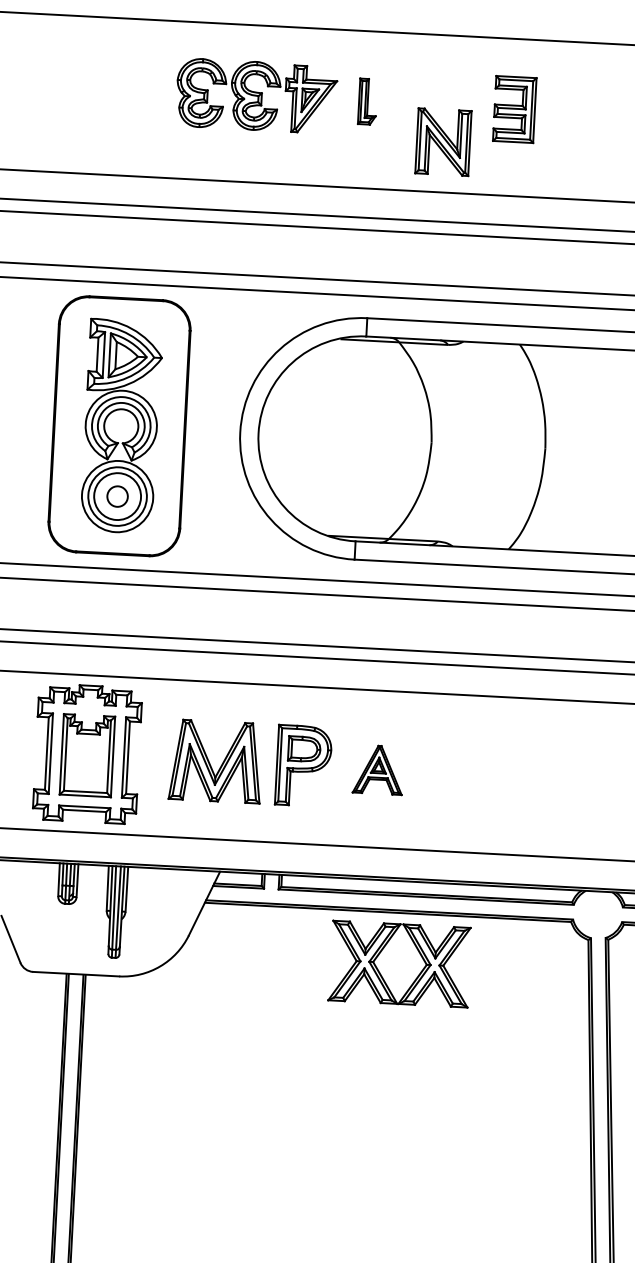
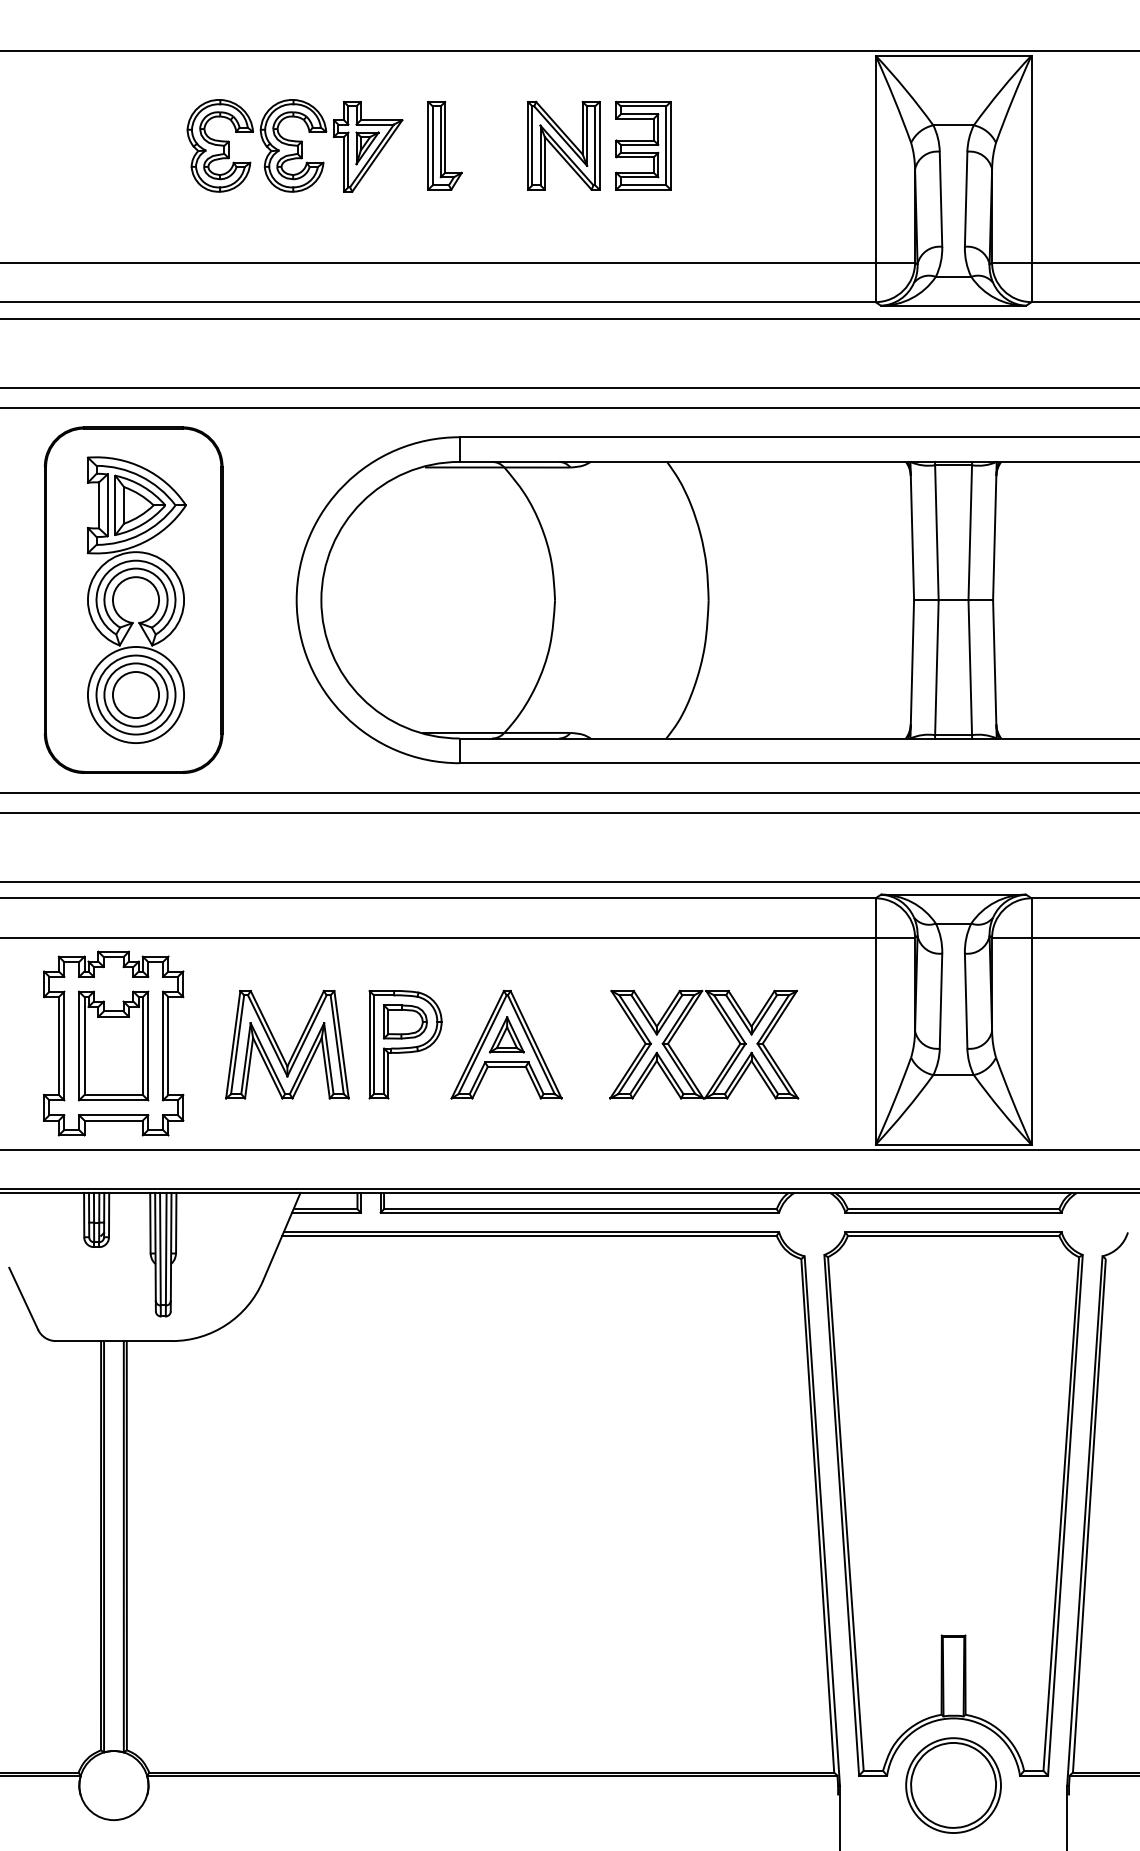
part: (367, 101) -> (444, 145), size x1.43
part: (443, 141) -> (563, 145), moved
circle: (117, 496) -> (135, 695), size x1.67
part: (378, 769) -> (506, 1044), size x1.67
part: (416, 977) -> (727, 1061), moved

